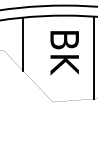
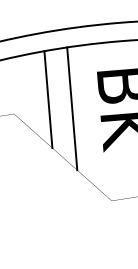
line: (35, 49) -> (72, 107), added

